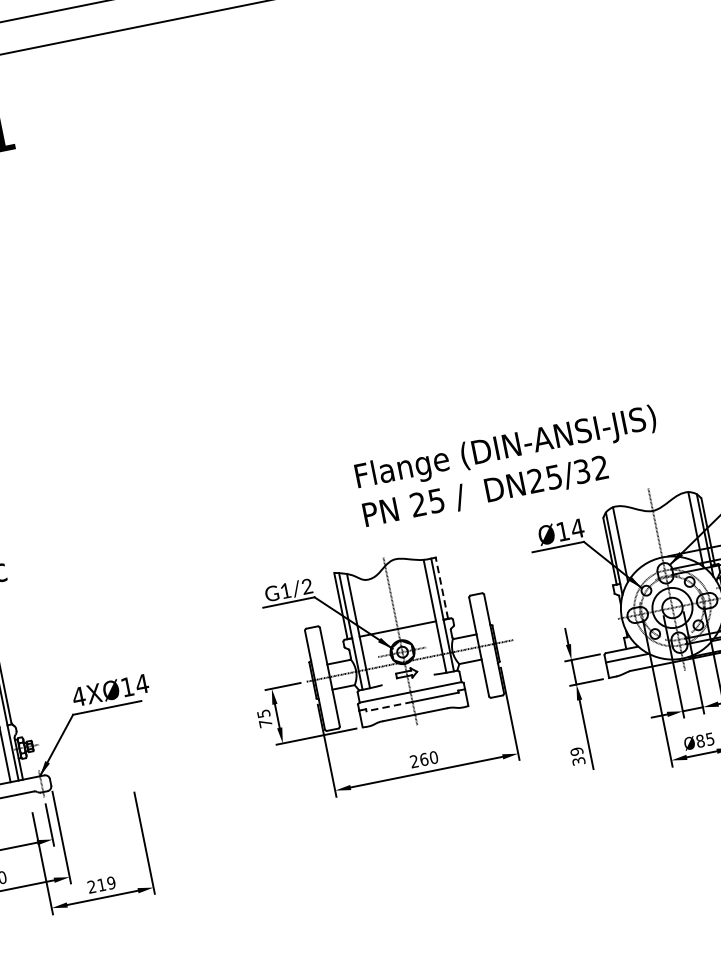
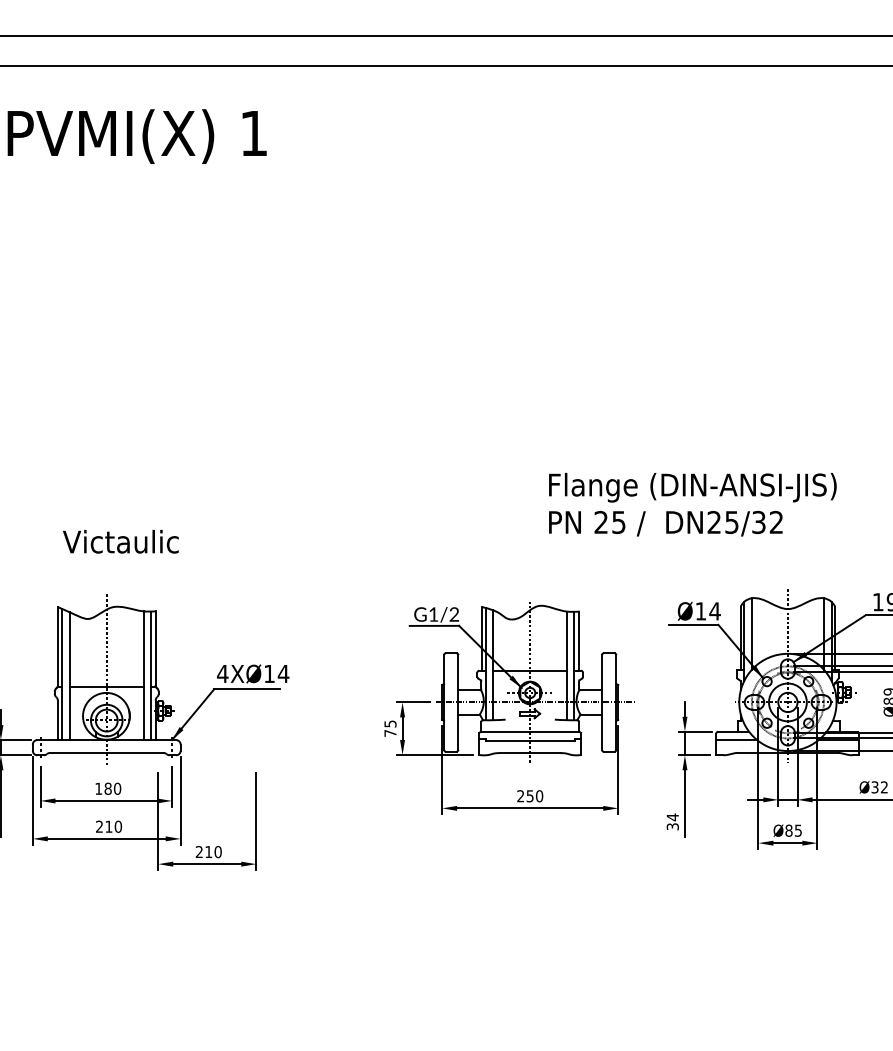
text: (509, 466) -> (692, 504), moved
line: (441, 588) -> (578, 641), dashed -> solid
line: (388, 706) -> (507, 740), dashed -> solid
text: (576, 751) -> (672, 817), 39 -> 34
text: (423, 759) -> (529, 796), 260 -> 250
text: (110, 883) -> (217, 852), 219 -> 210

